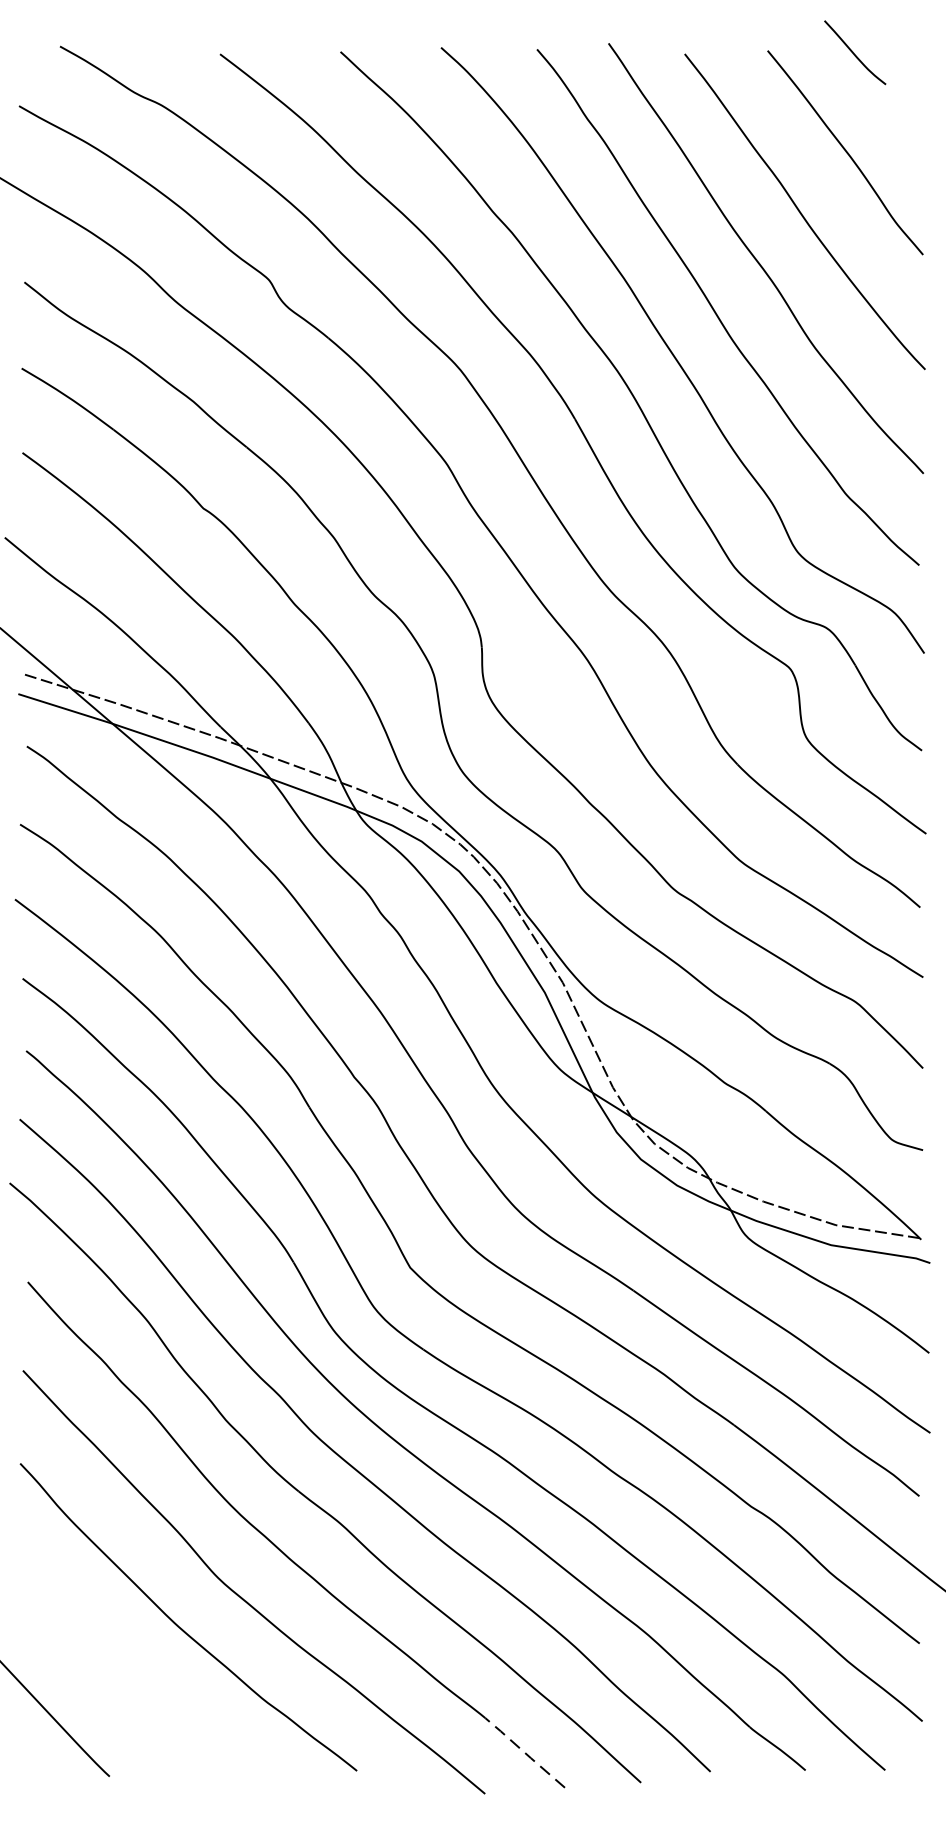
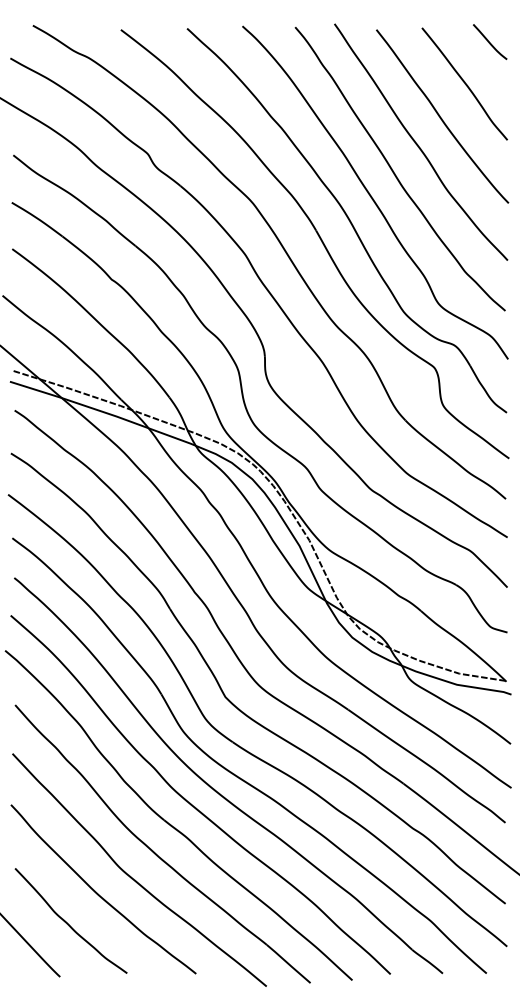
curve: (853, 51) -> (489, 41), moved
curve: (122, 1677) -> (67, 922), added
line: (524, 1752) -> (288, 963), dashed -> solid

